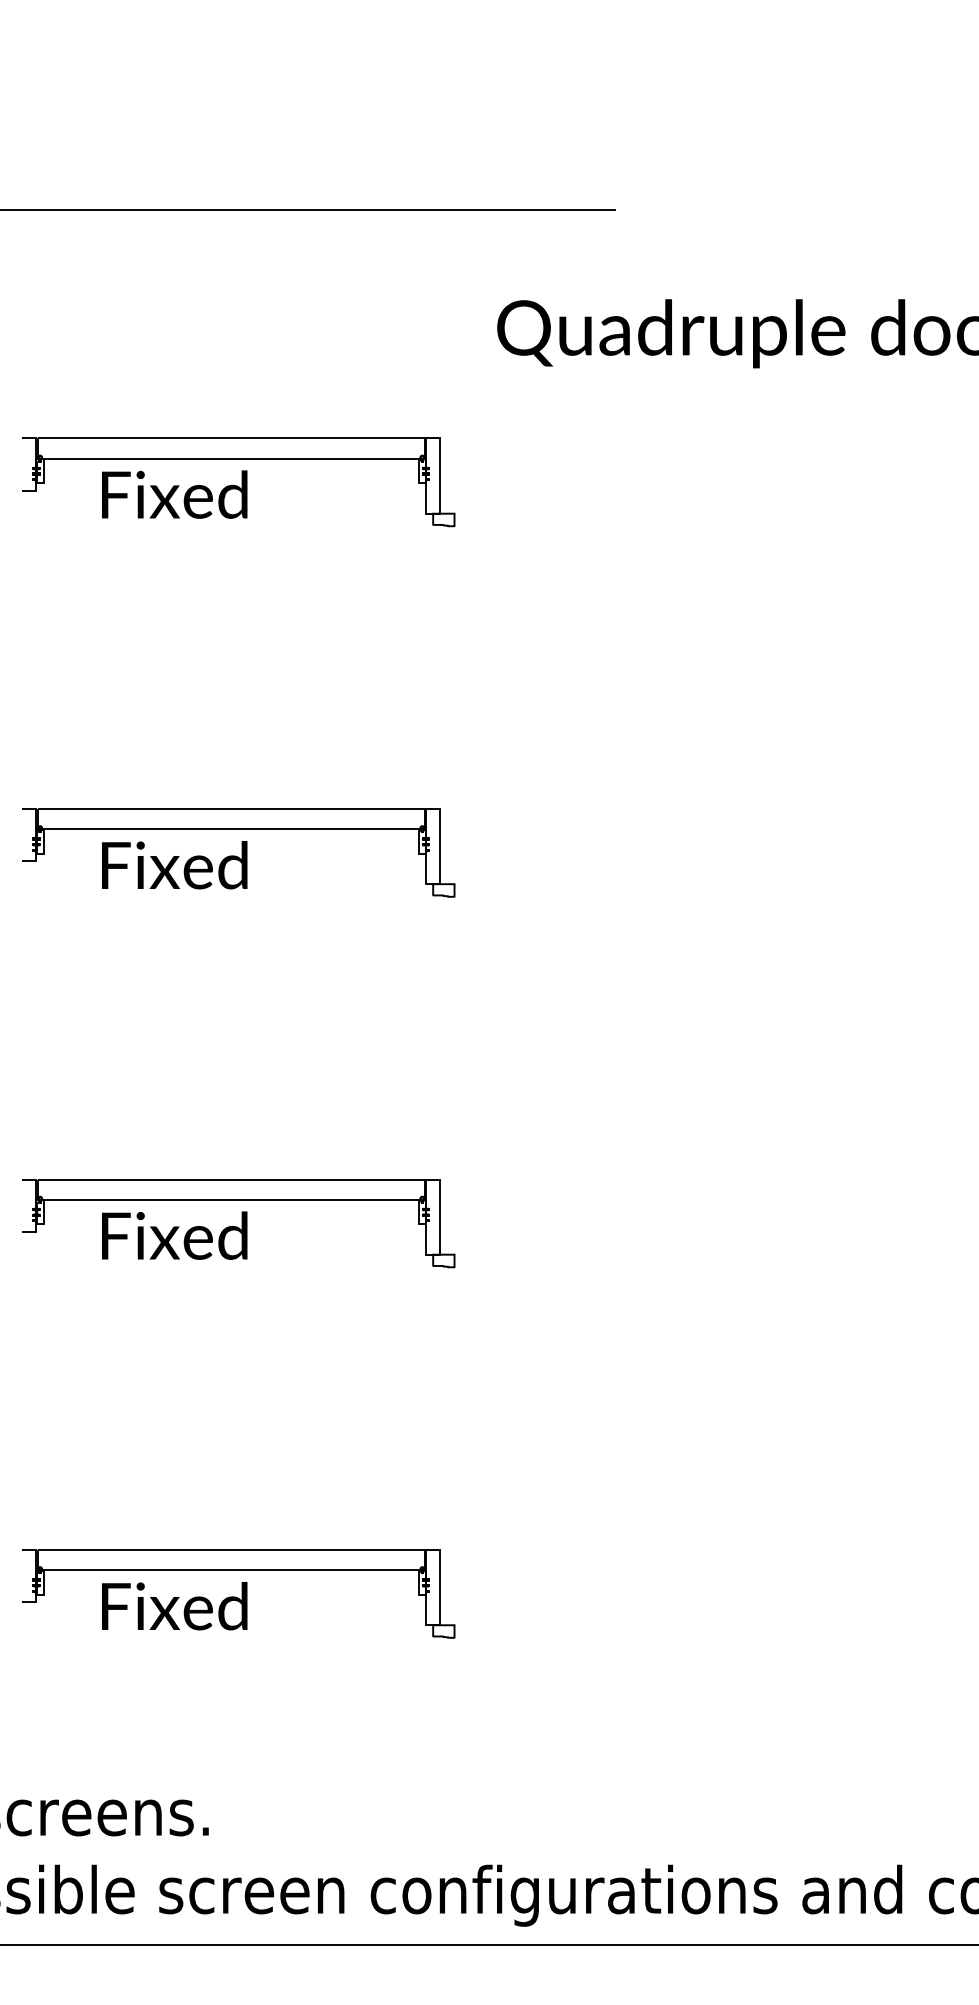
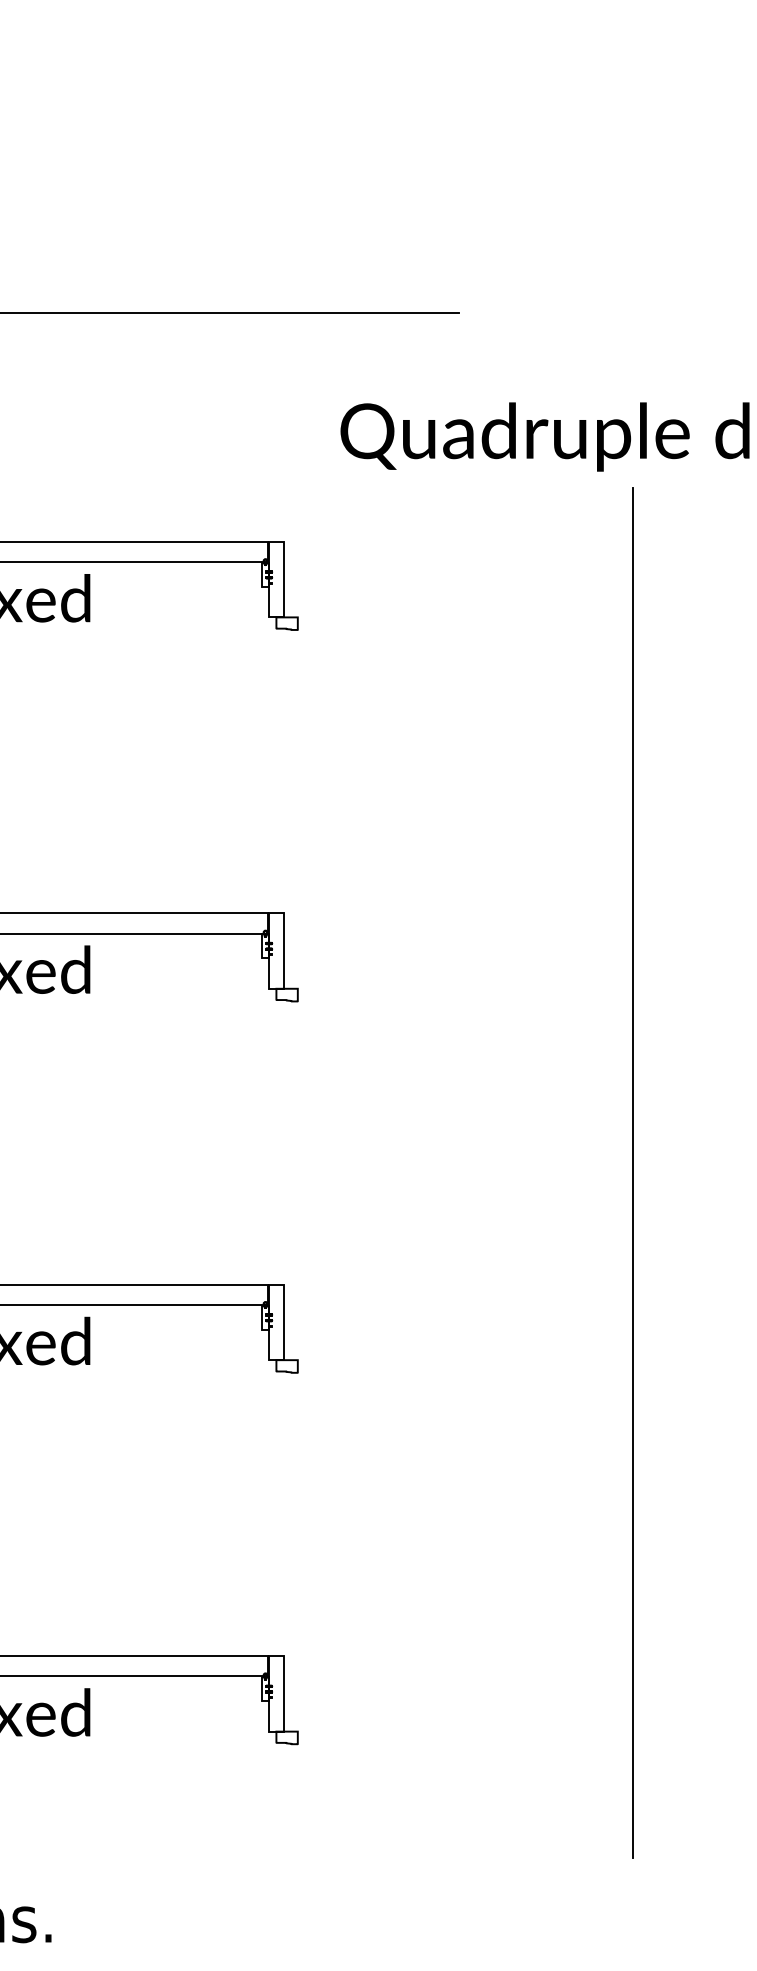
line: (788, 1067) -> (632, 1172), added

